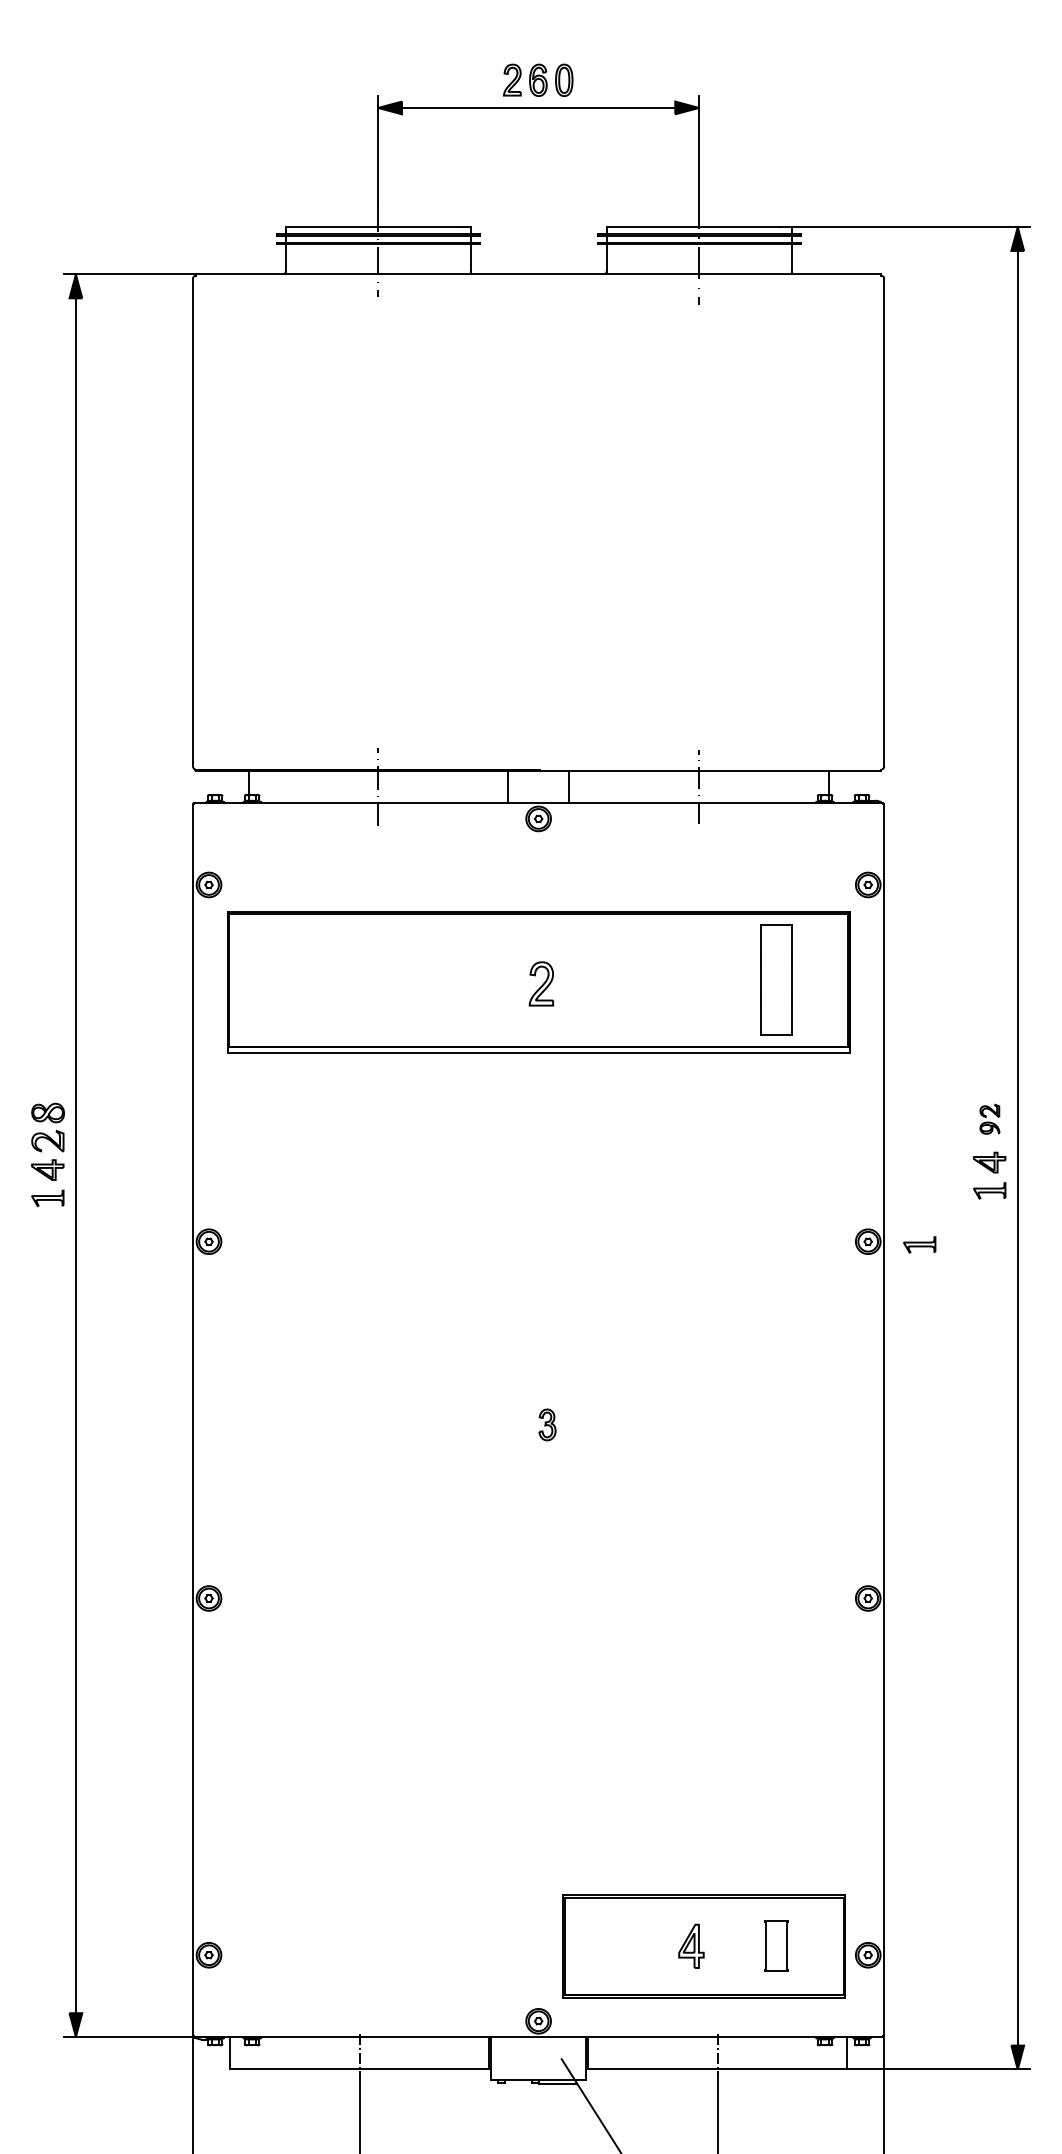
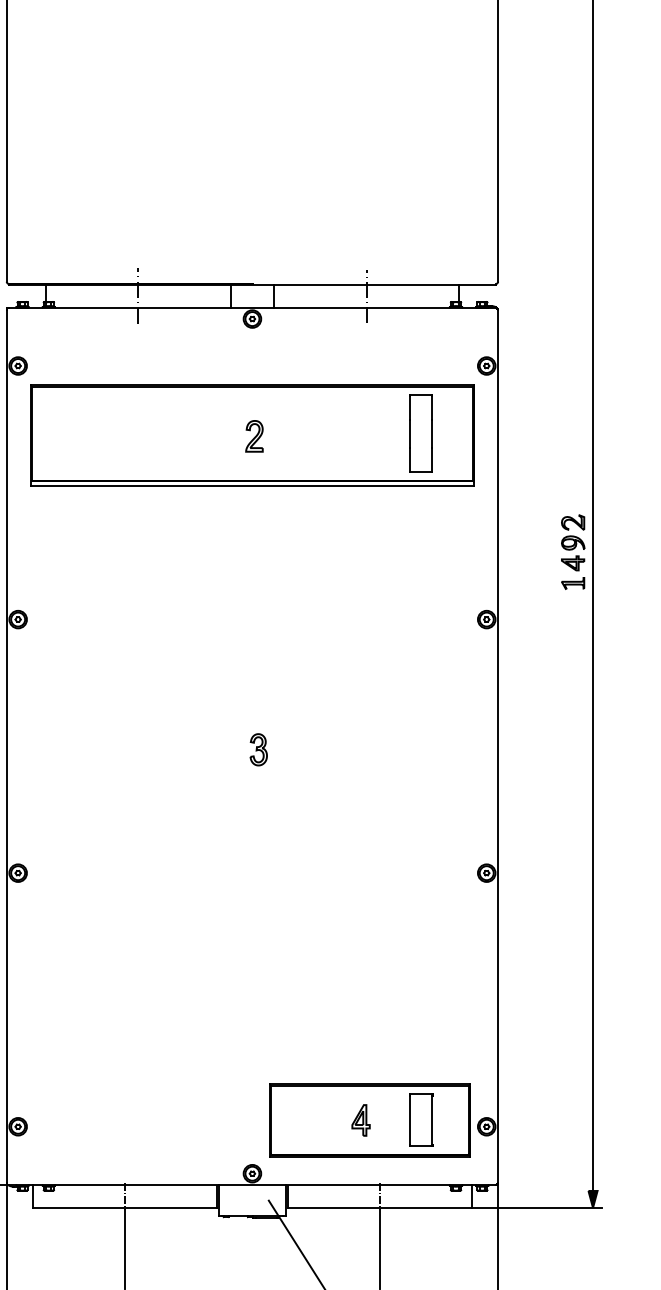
part: (989, 1119) -> (572, 532), size x1.67
part: (919, 1244) -> (523, 621), removed
part: (547, 1424) -> (258, 749), size x1.43
part: (776, 1945) -> (421, 1119), size x1.43

